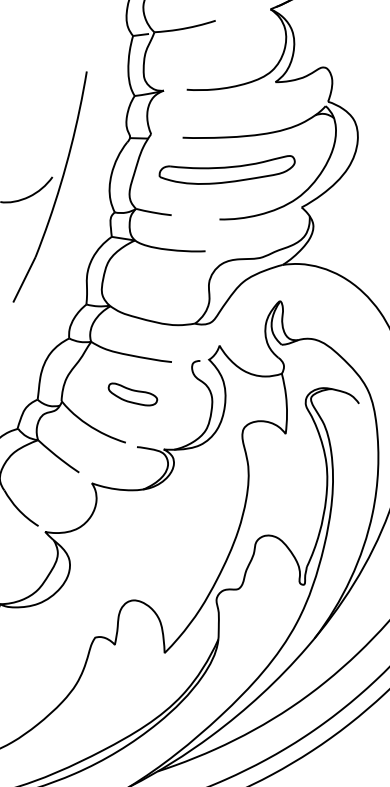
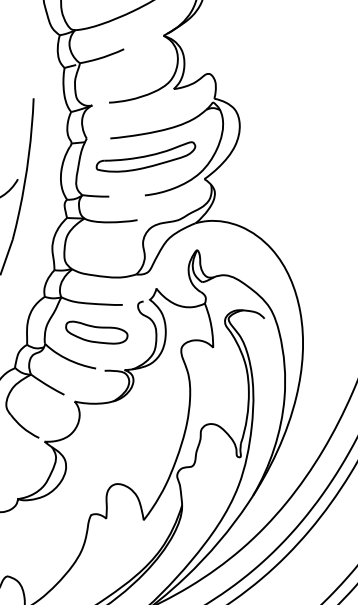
part: (132, 394) -> (96, 332), size x1.67

